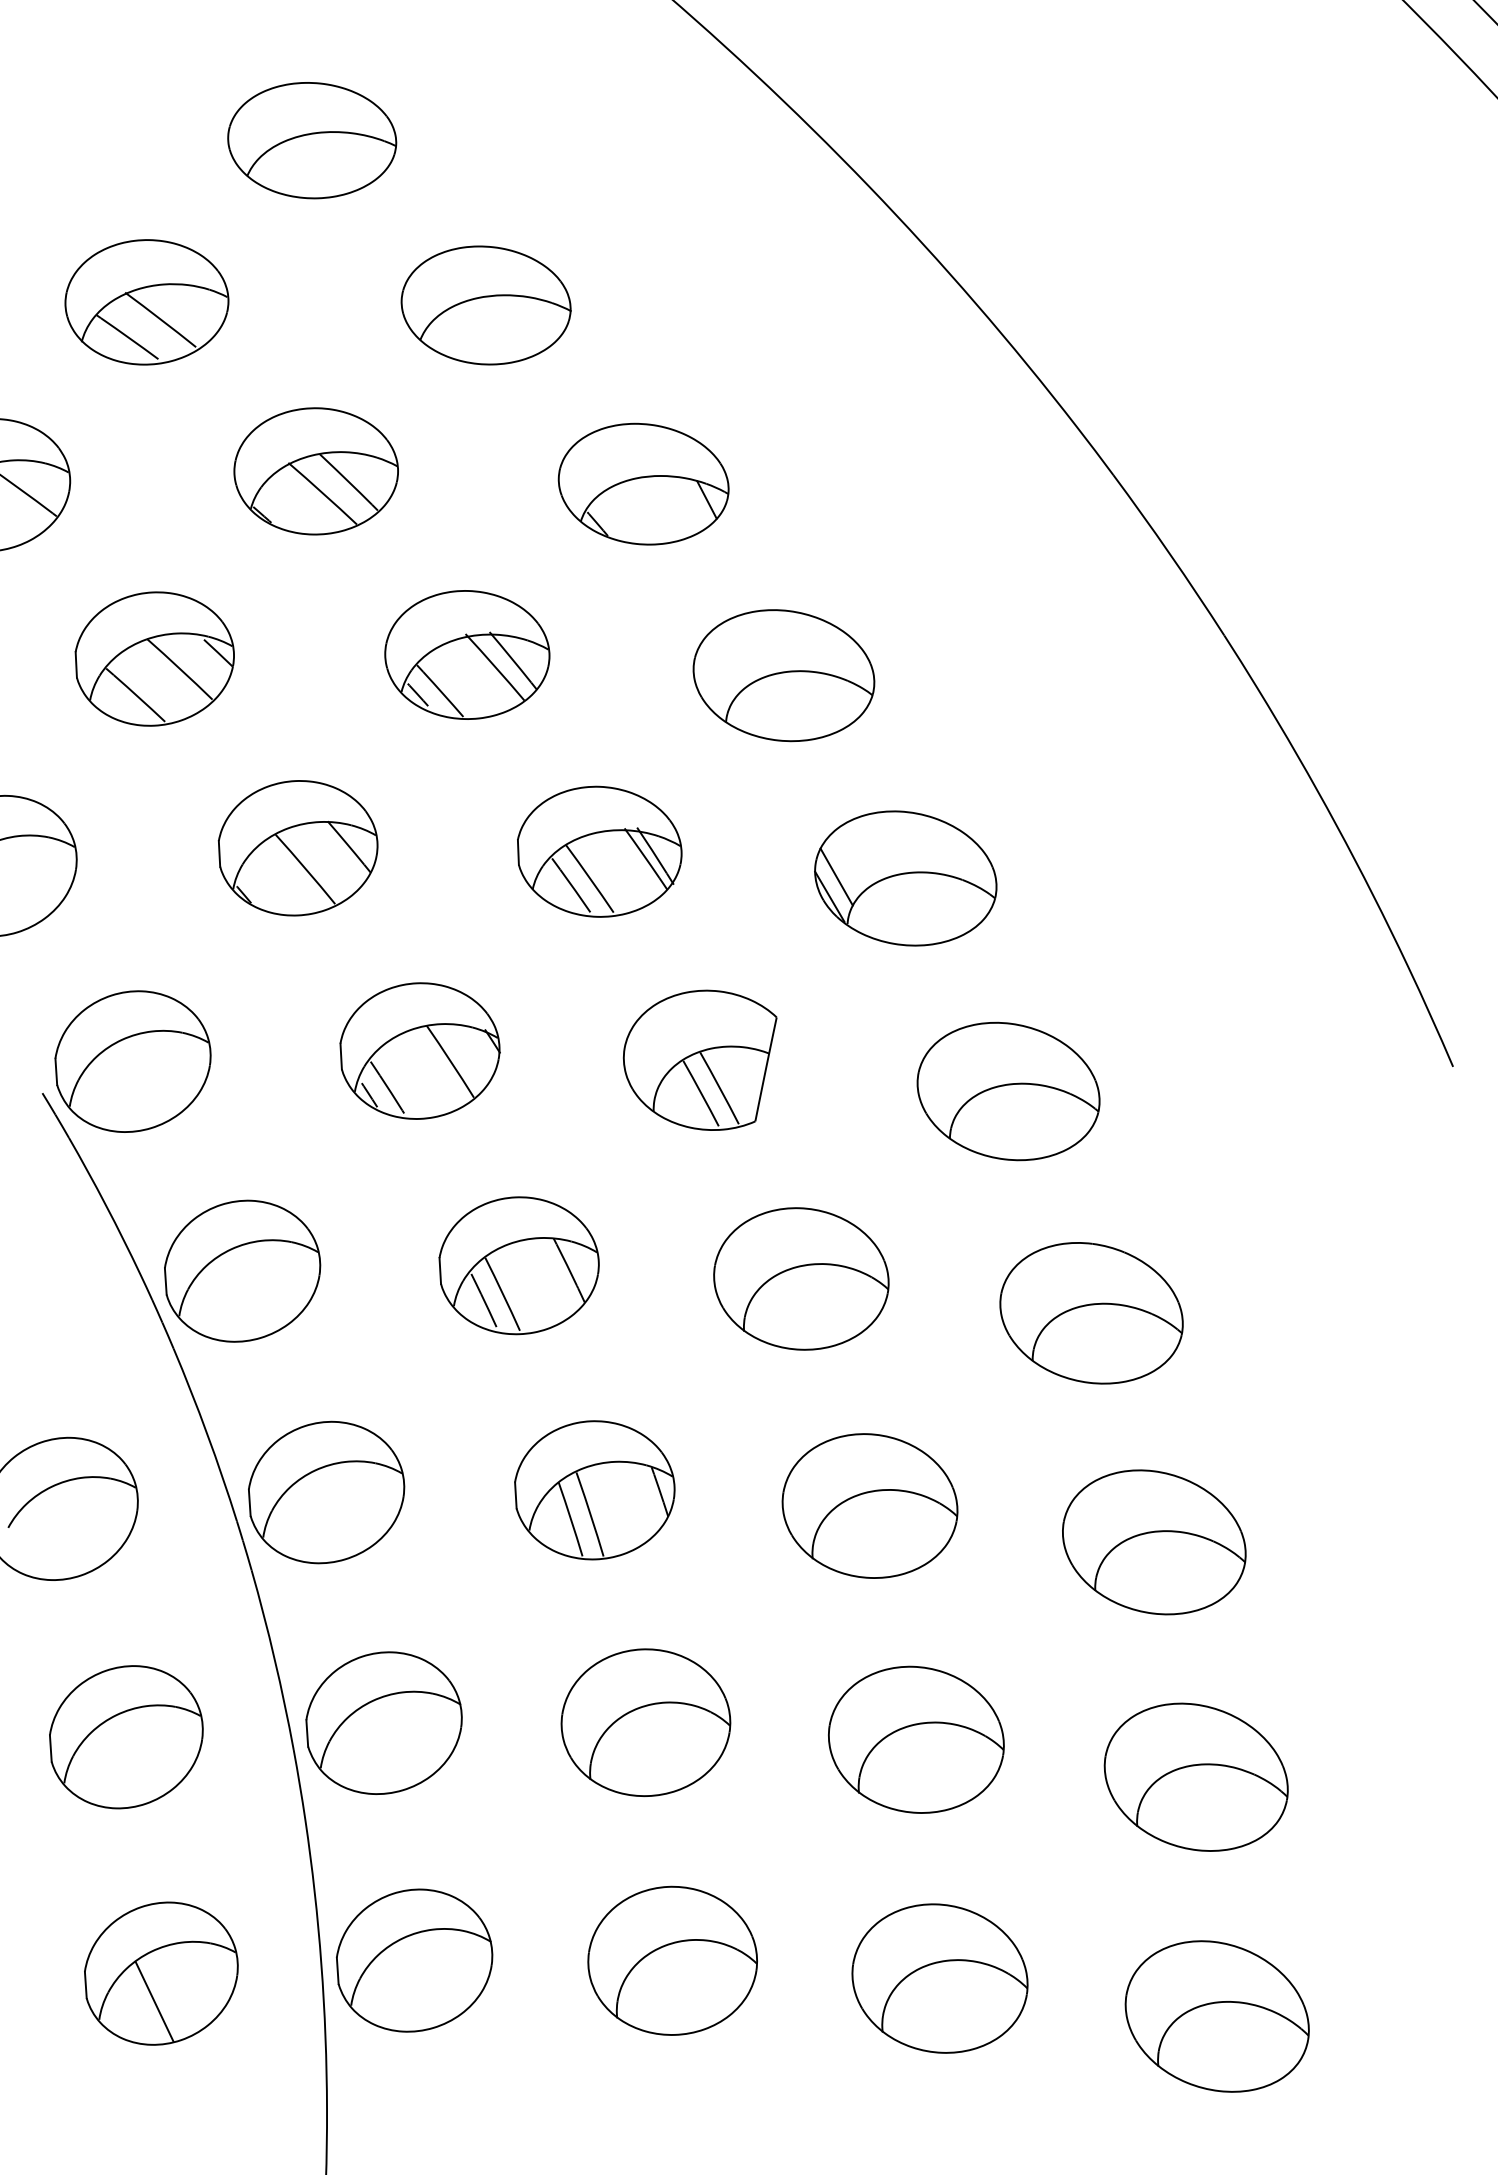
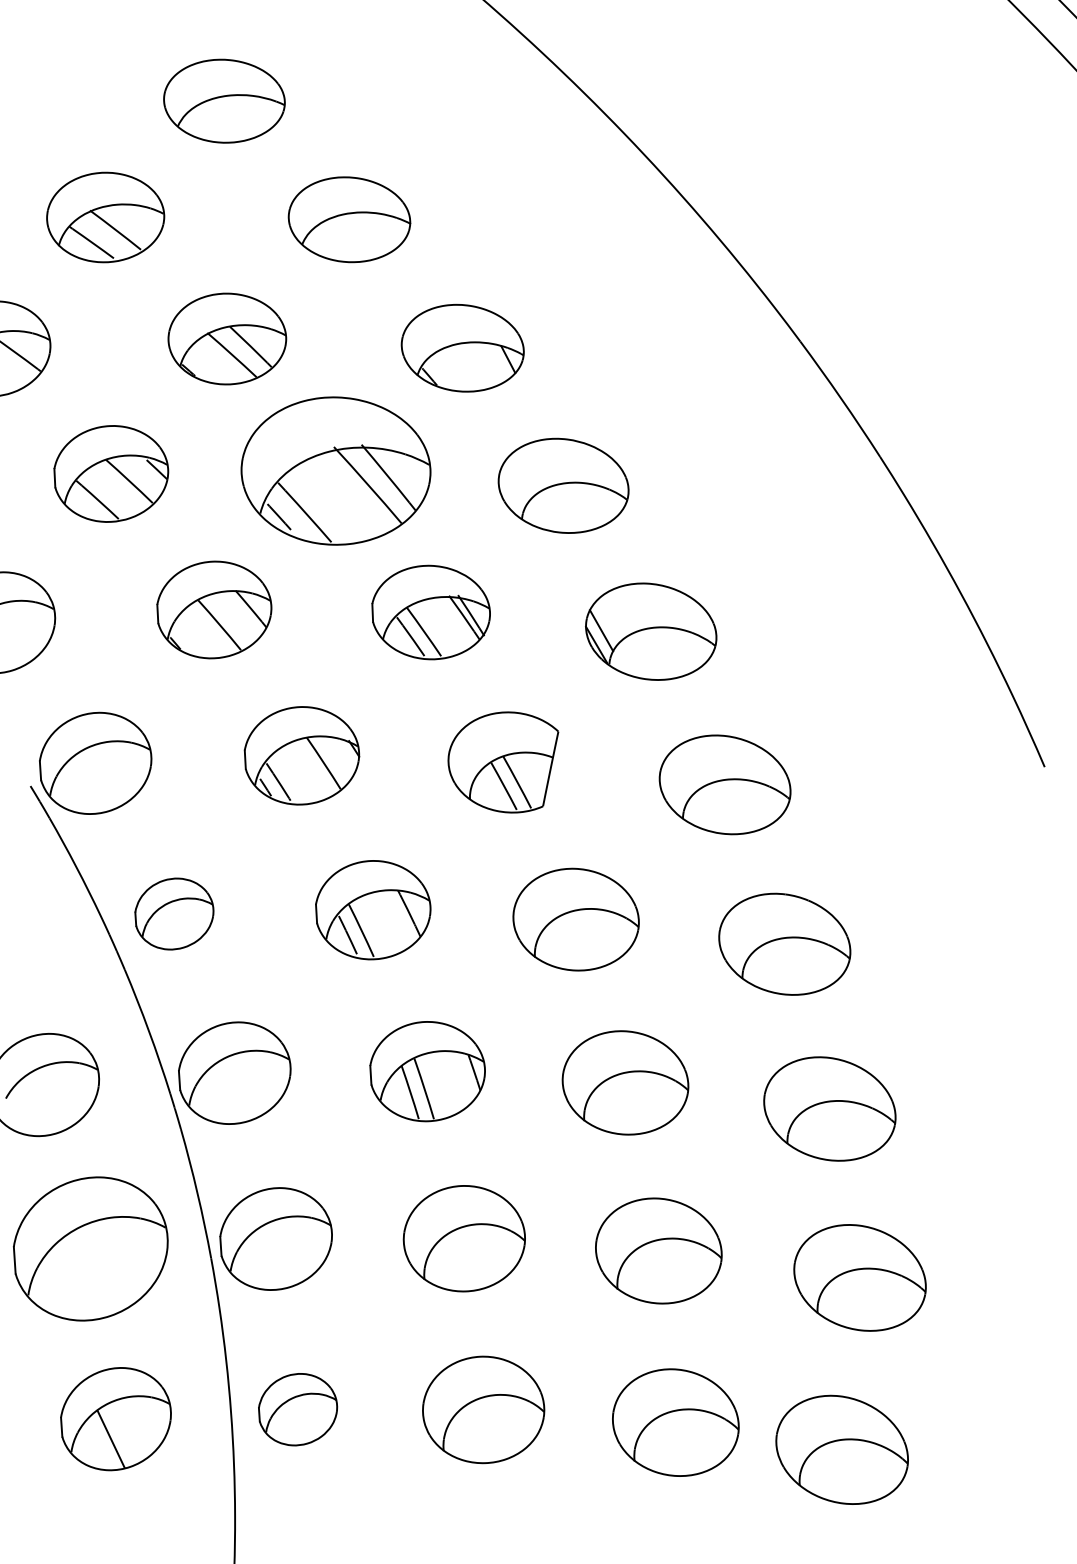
part: (466, 654) -> (335, 470), size x1.6
part: (242, 1270) -> (174, 913), size x0.7
part: (125, 1737) -> (90, 1249), size x1.4
part: (413, 1960) -> (297, 1409), size x0.7
part: (1216, 2015) -> (841, 1449), moved

